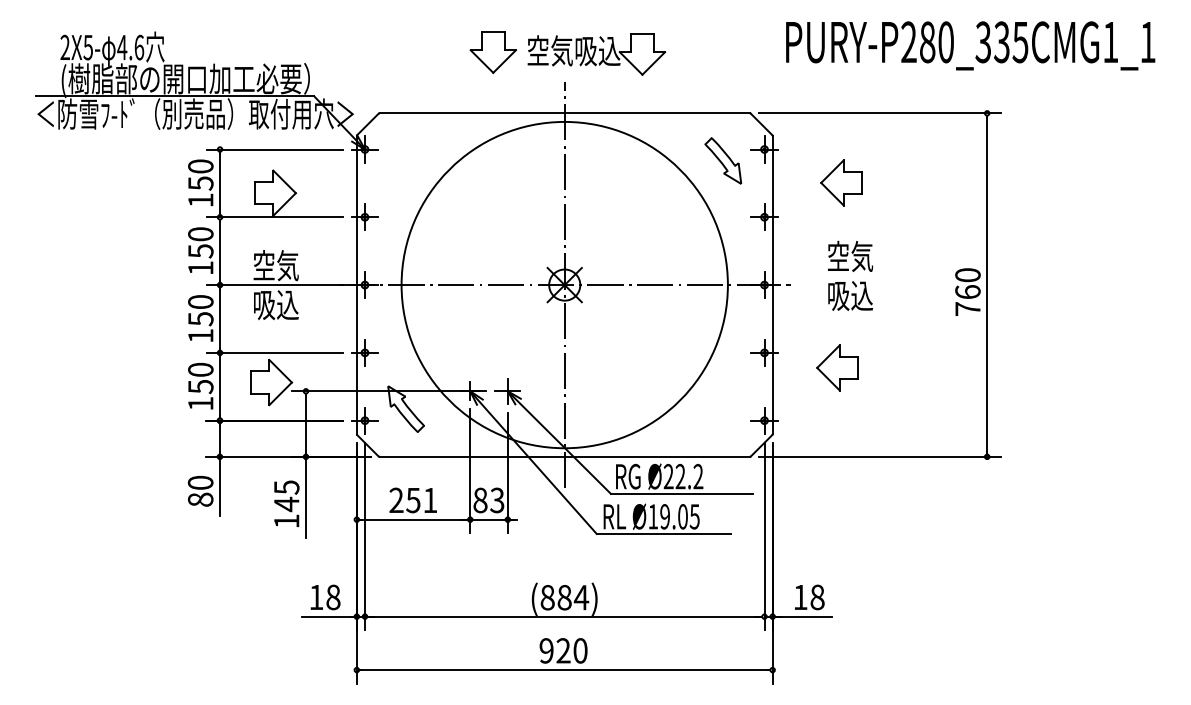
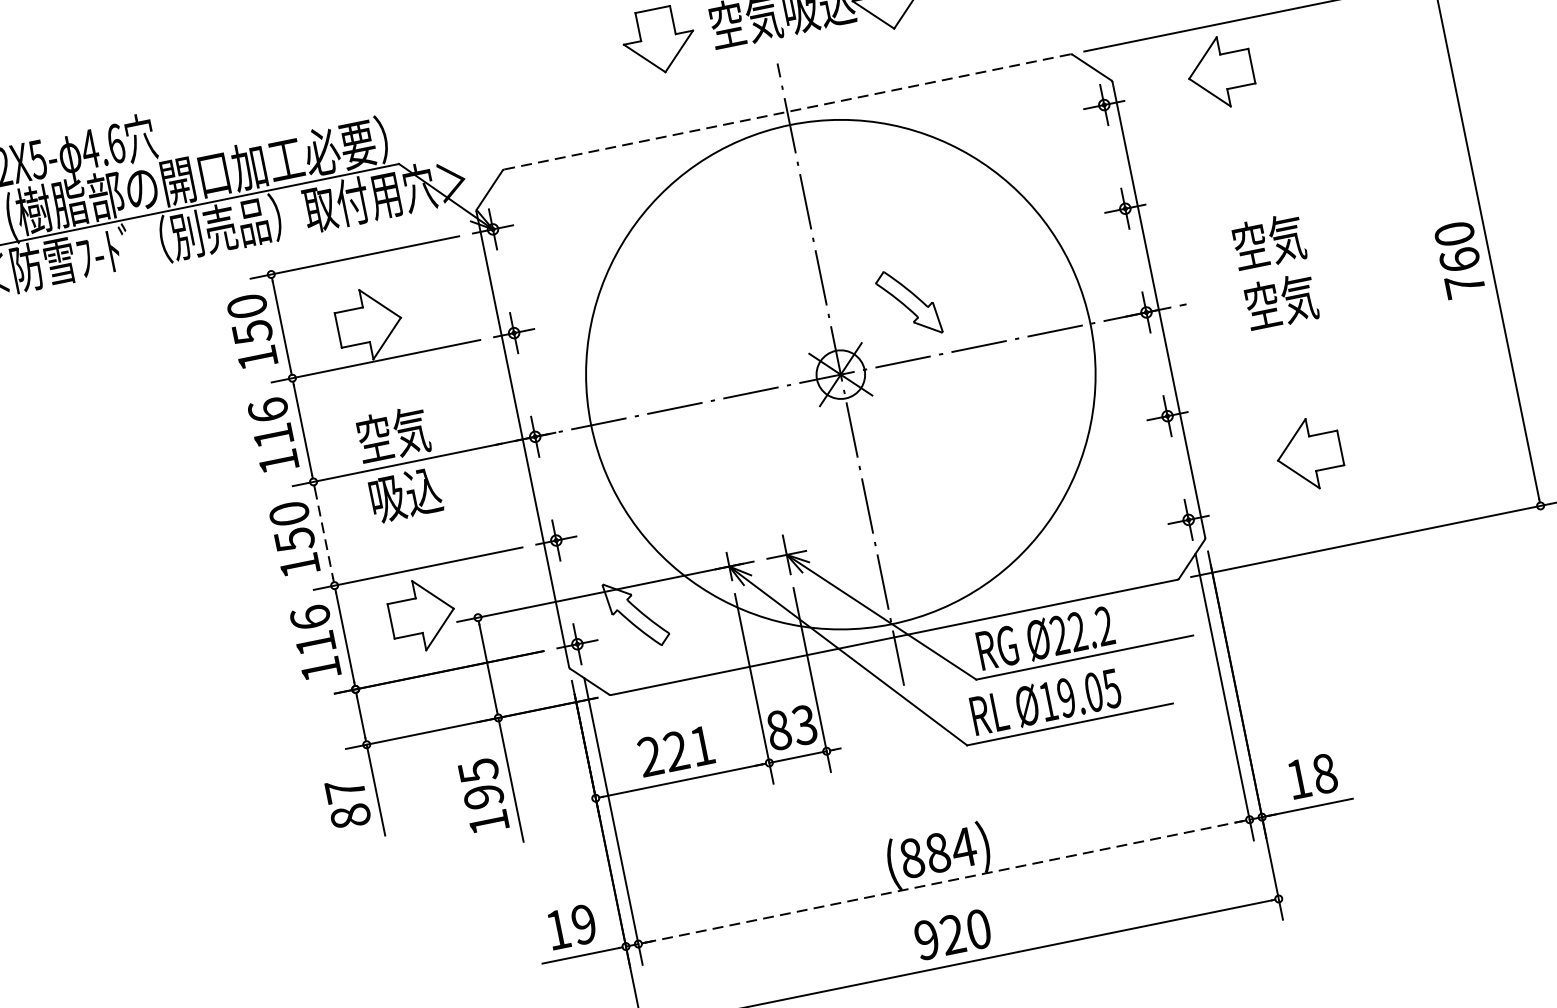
line: (565, 113) -> (788, 111), solid -> dashed
part: (723, 160) -> (908, 302), moved
part: (841, 182) -> (1220, 71), moved
text: (200, 242) -> (270, 422), 150 -> 116
text: (850, 295) -> (1281, 301), 吸込 -> 空気
line: (220, 319) -> (324, 534), solid -> dashed
part: (837, 367) -> (1308, 453), moved
text: (200, 378) -> (312, 630), 150 -> 116
text: (200, 482) -> (345, 790), 80 -> 87
text: (413, 500) -> (676, 751), 251 -> 221
text: (286, 504) -> (483, 796), 145 -> 195
text: (333, 597) -> (584, 924), 18 -> 19
line: (565, 616) -> (945, 881), solid -> dashed

